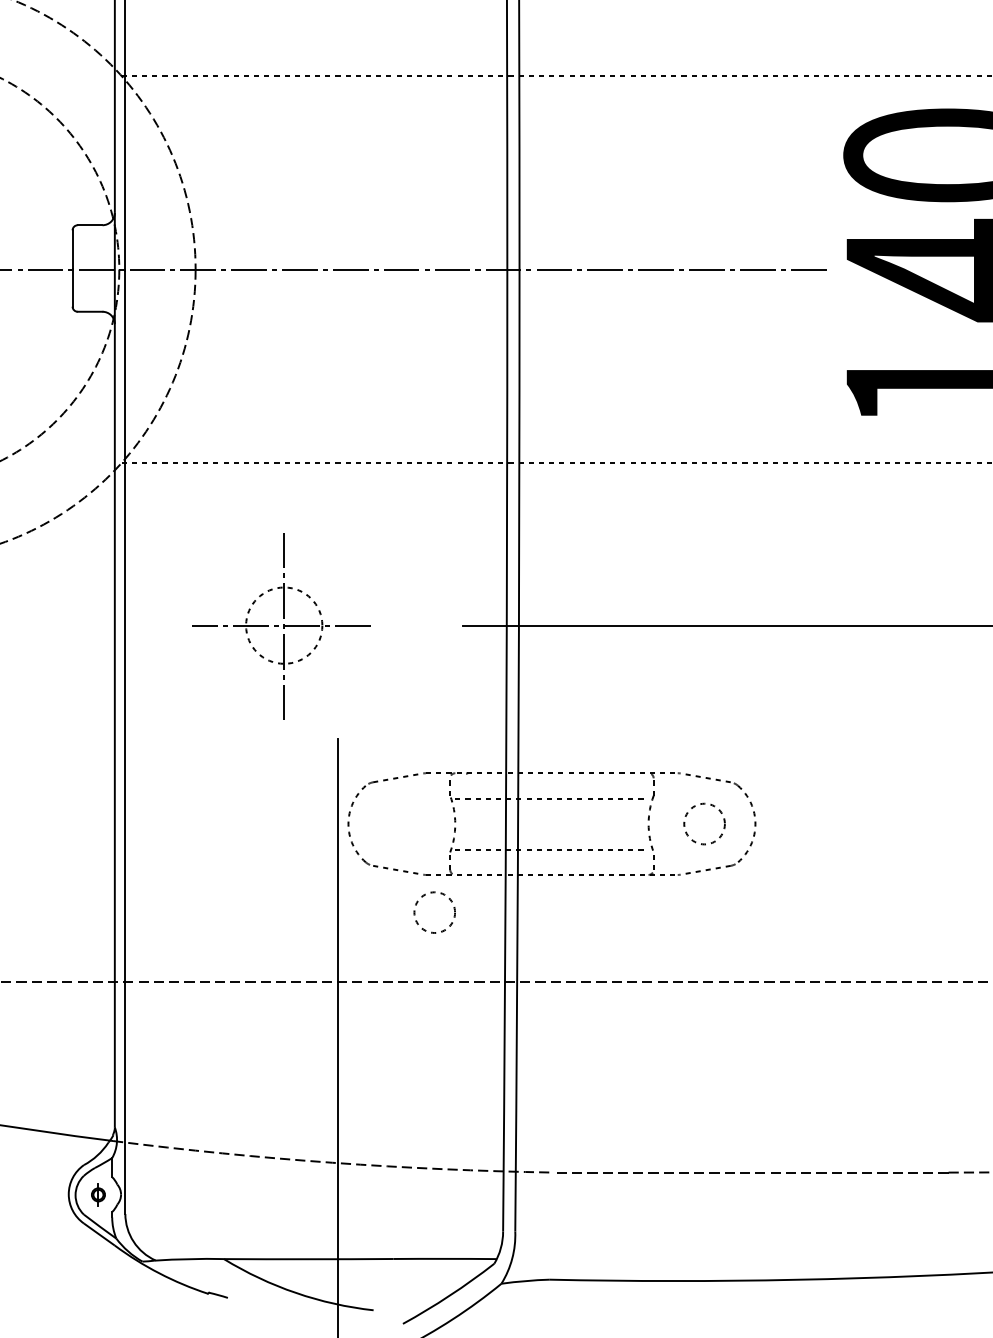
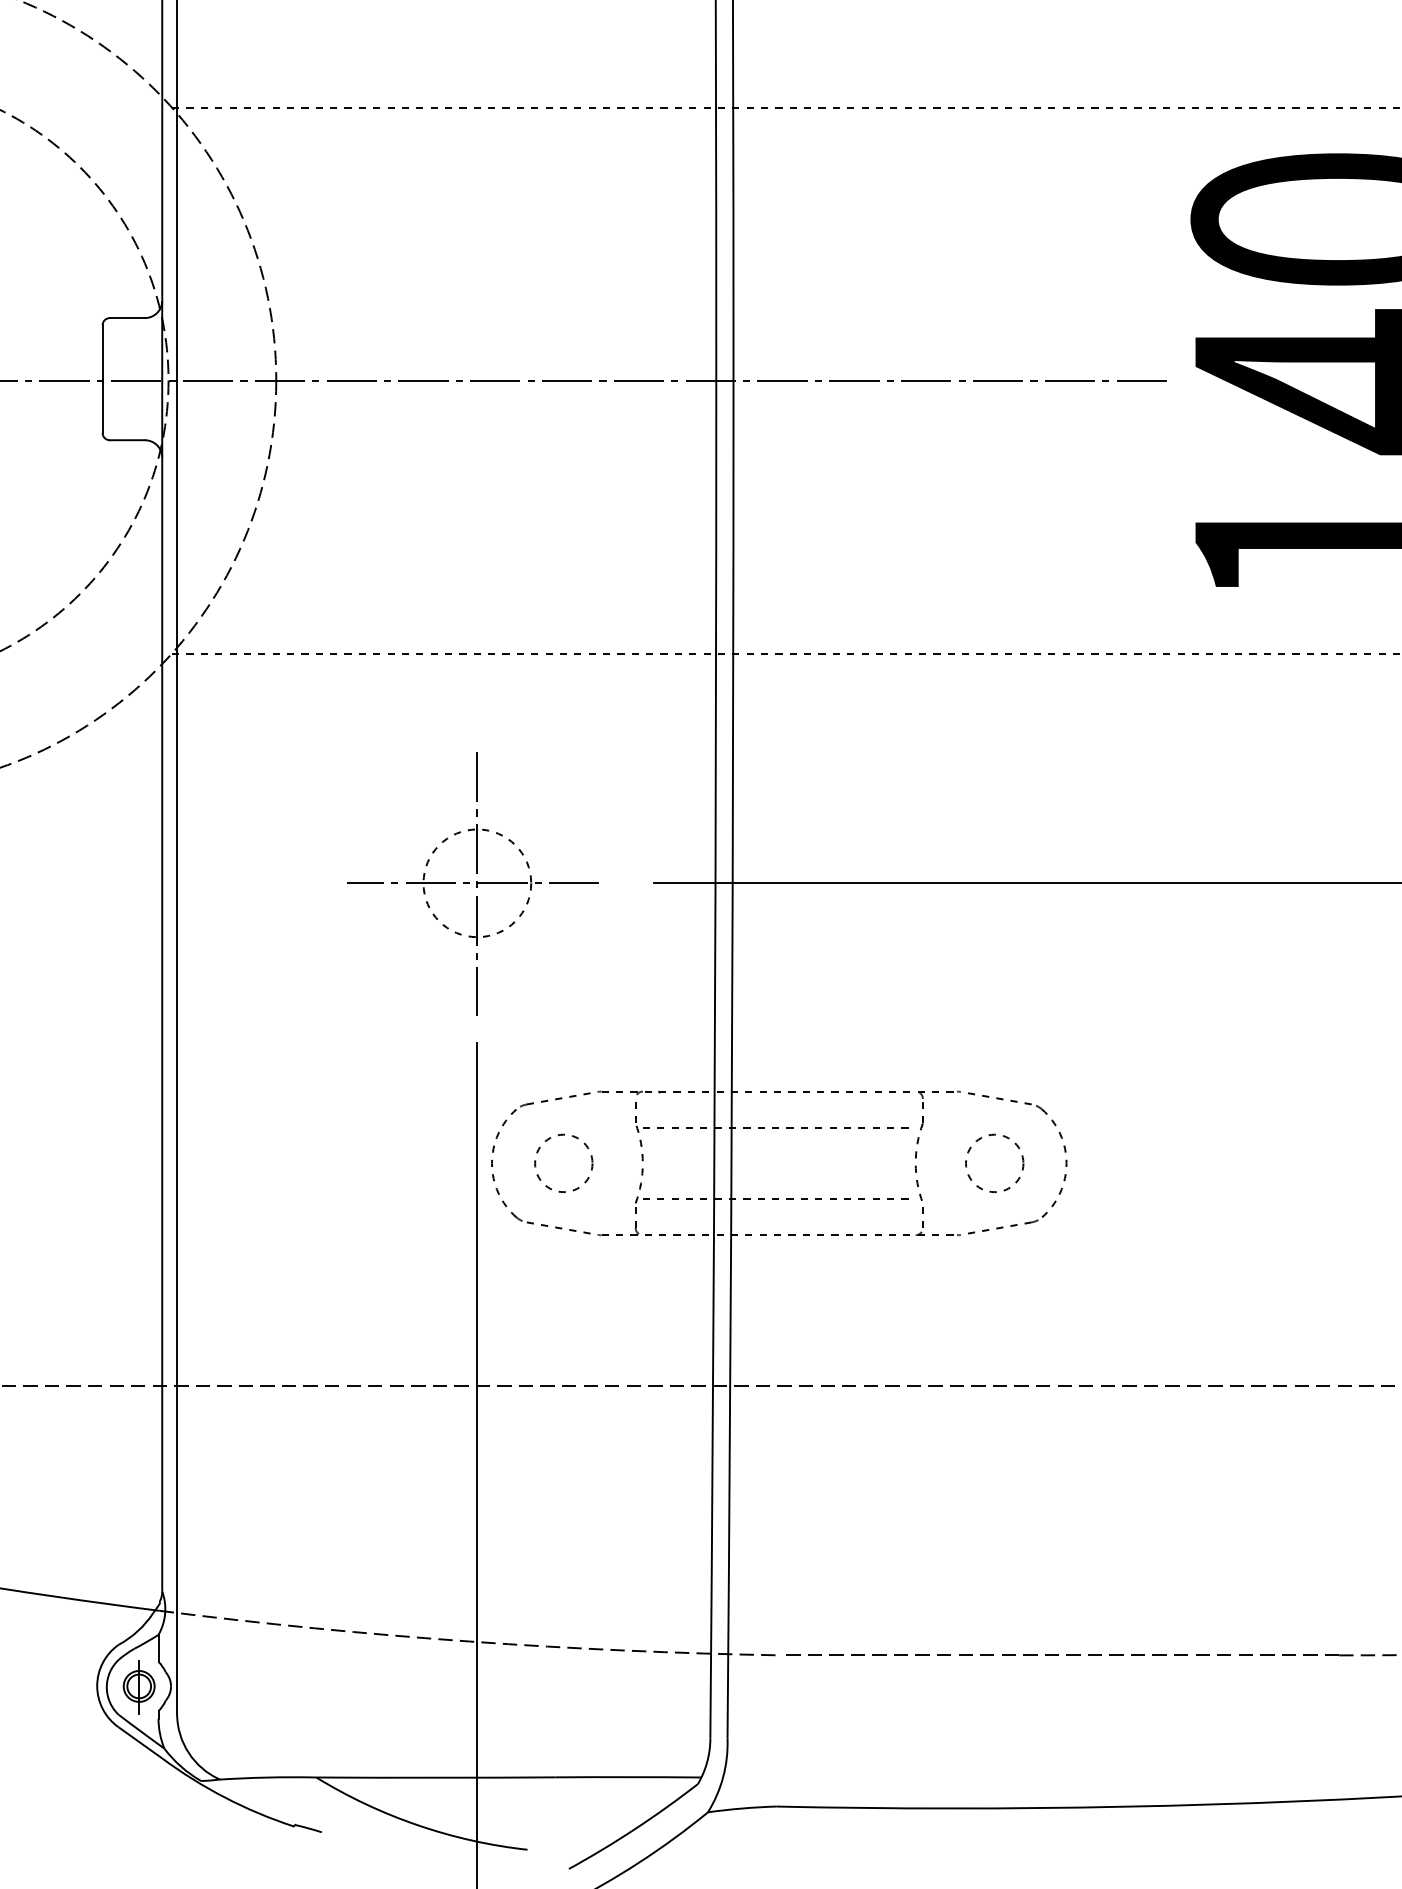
part: (280, 625) -> (472, 883), moved
circle: (434, 911) -> (563, 1162), moved
part: (98, 1195) -> (138, 1687), size x1.67

